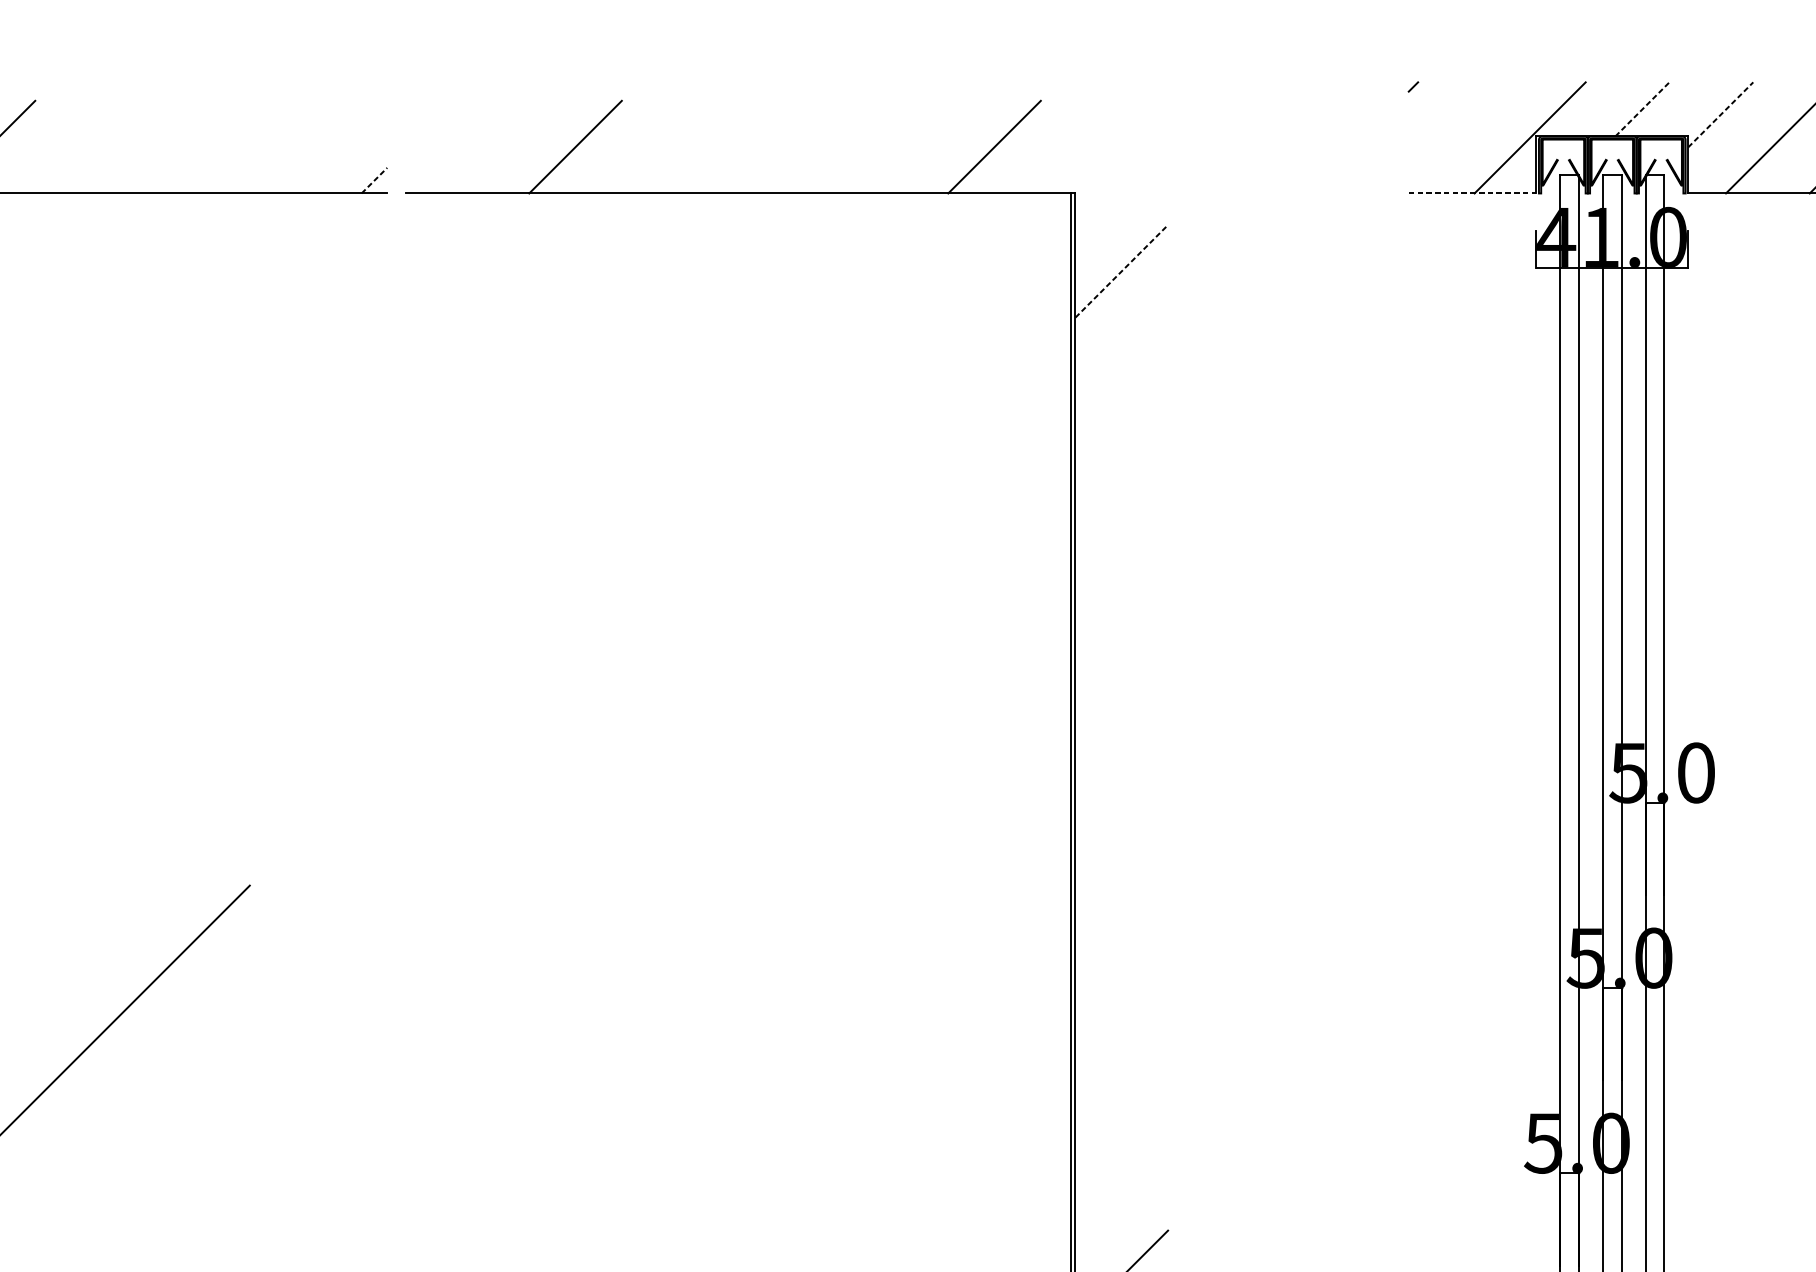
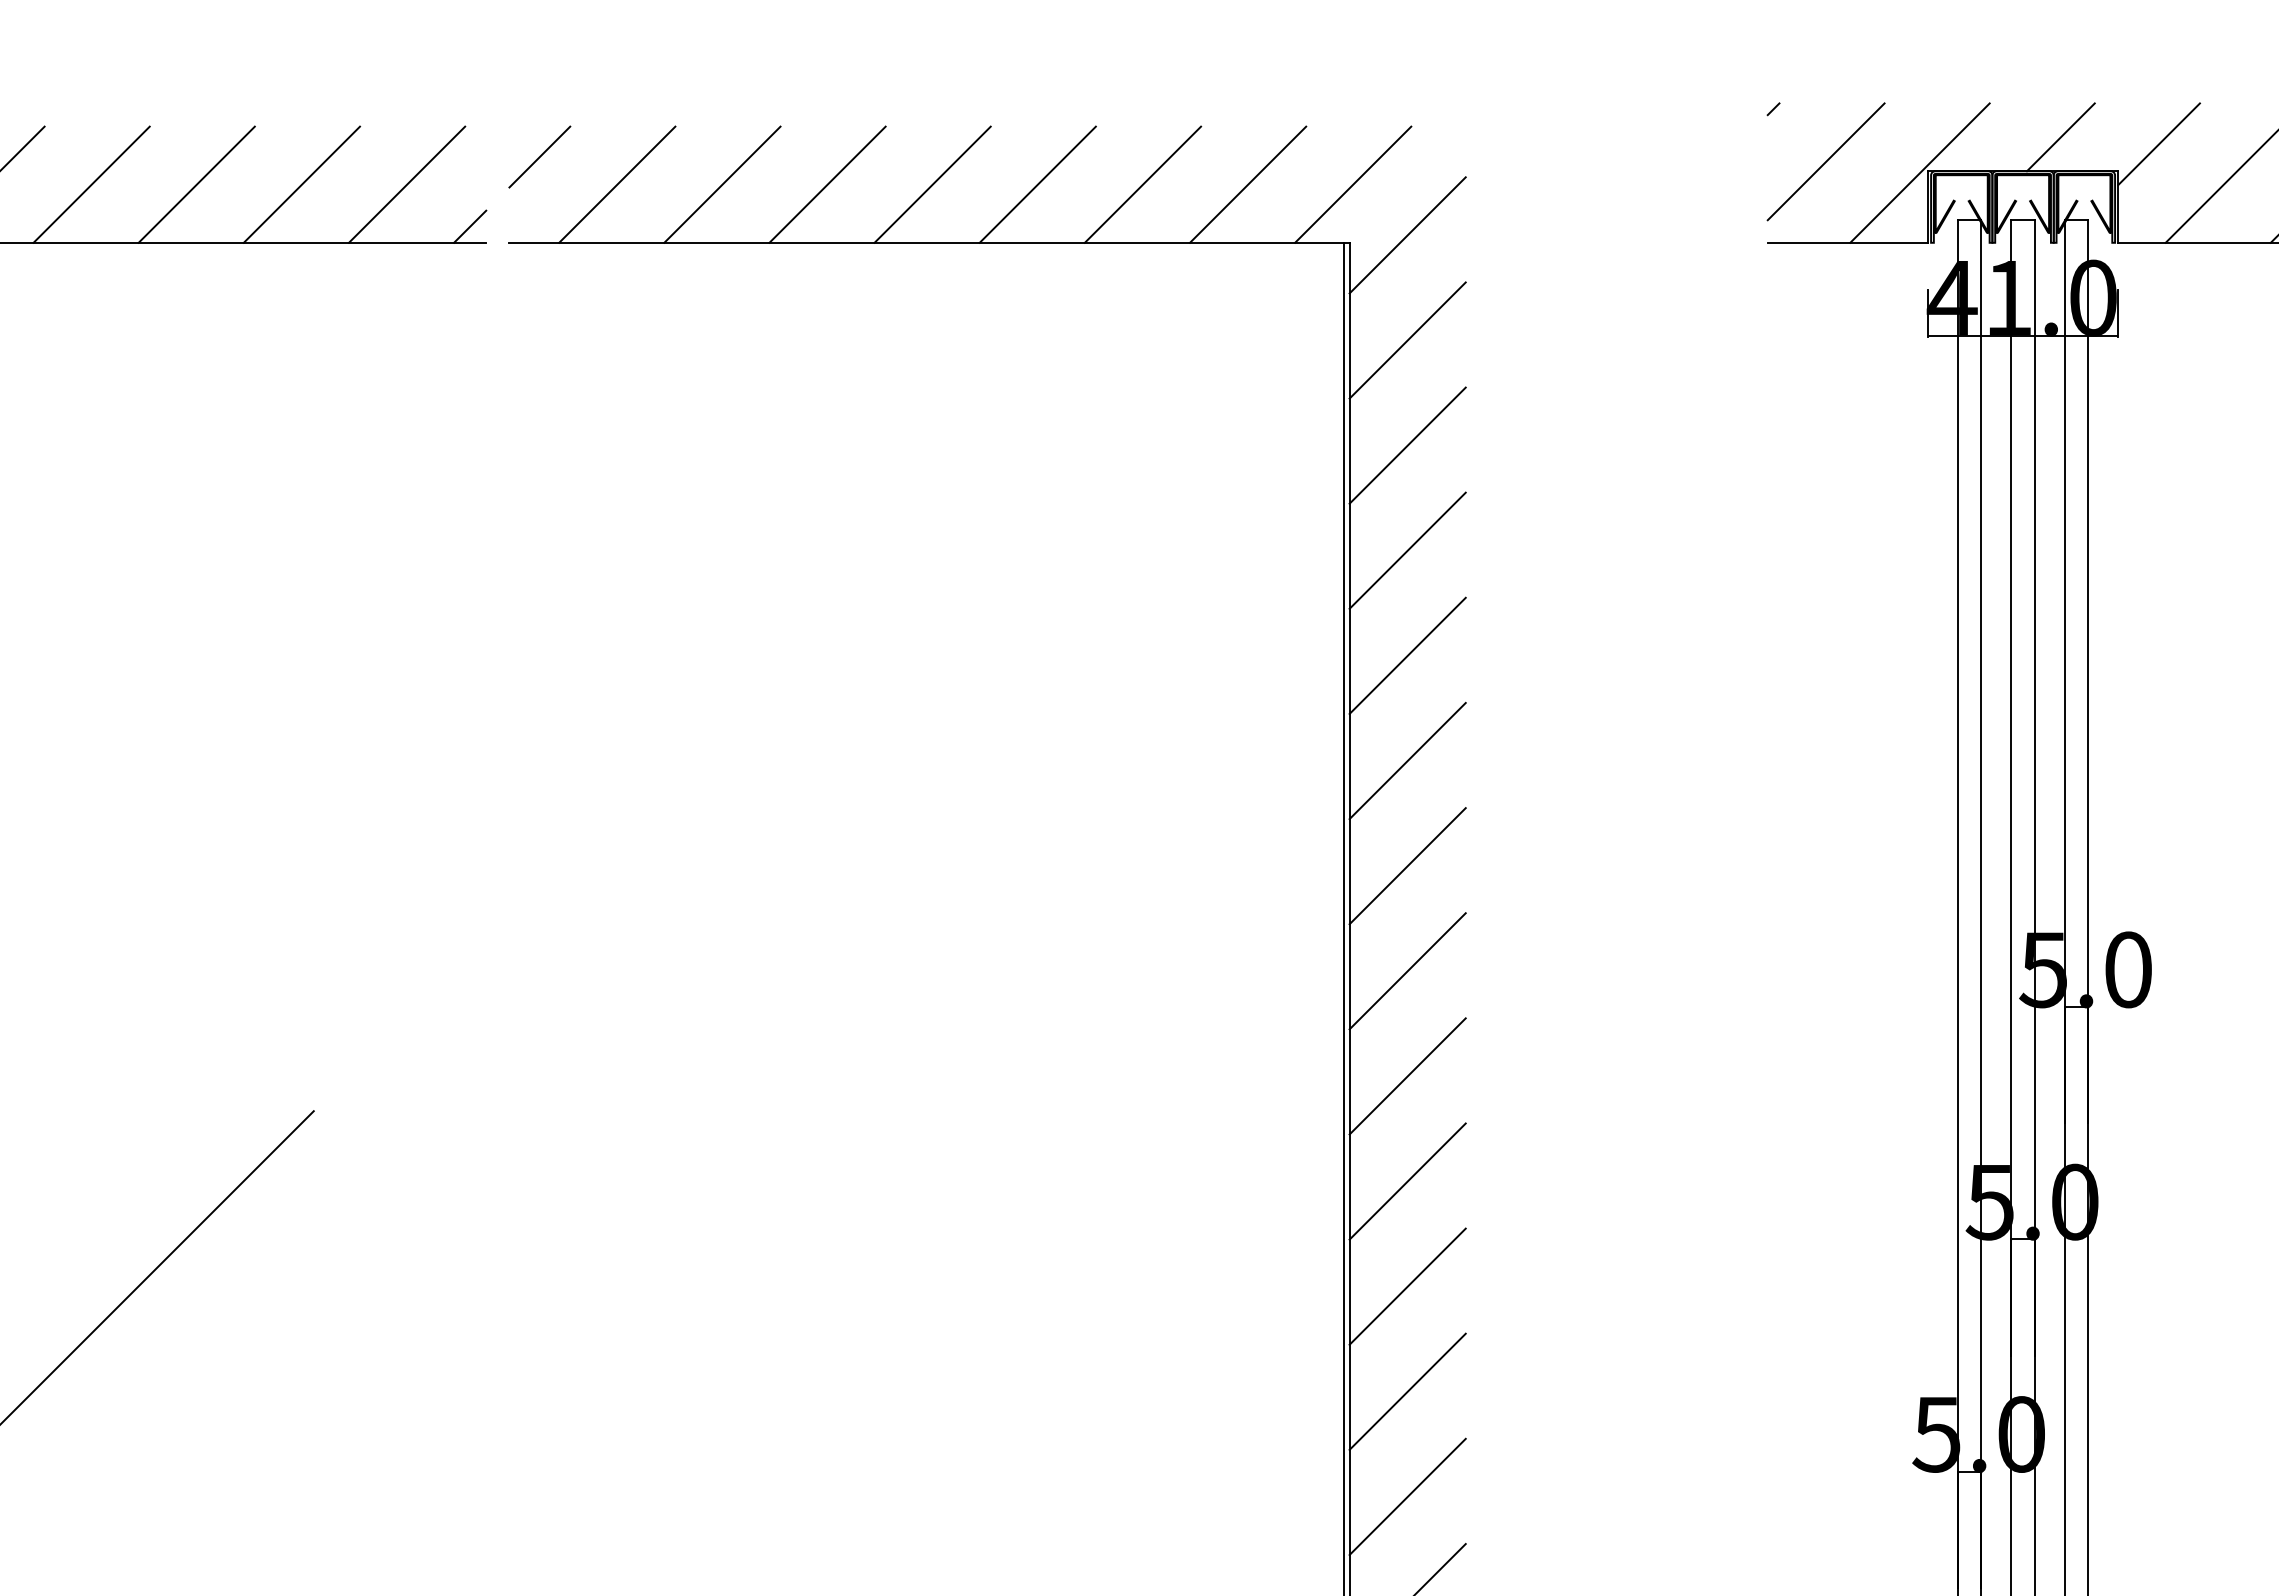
line: (1642, 109) -> (2060, 137), dashed -> solid
line: (1721, 115) -> (2159, 144), dashed -> solid
line: (429, 124) -> (539, 156), added
line: (1454, 128) -> (1825, 161), added
line: (72, 146) -> (91, 184), added
line: (156, 146) -> (196, 184), added
line: (240, 146) -> (301, 184), added
line: (323, 146) -> (406, 184), added
line: (491, 146) -> (617, 184), added
line: (659, 146) -> (827, 184), added
line: (743, 146) -> (932, 184), added
line: (826, 146) -> (1037, 184), added
line: (910, 146) -> (1142, 184), added
line: (1078, 146) -> (1353, 184), added
line: (374, 180) -> (470, 226), dashed -> solid
line: (1121, 187) -> (1407, 235), added
line: (1473, 193) -> (1848, 242), dashed -> solid
line: (1122, 271) -> (1408, 340), dashed -> solid
line: (1121, 355) -> (1407, 445), added
line: (1121, 438) -> (1407, 550), added
line: (1121, 522) -> (1407, 655), added
line: (1121, 606) -> (1407, 760), added
line: (1121, 690) -> (1407, 866), added
line: (1121, 774) -> (1407, 971), added
line: (1121, 857) -> (1407, 1076), added
line: (1121, 941) -> (1407, 1181), added
line: (1121, 1025) -> (1407, 1286), added
line: (1121, 1109) -> (1407, 1391), added
line: (1121, 1192) -> (1407, 1496), added

